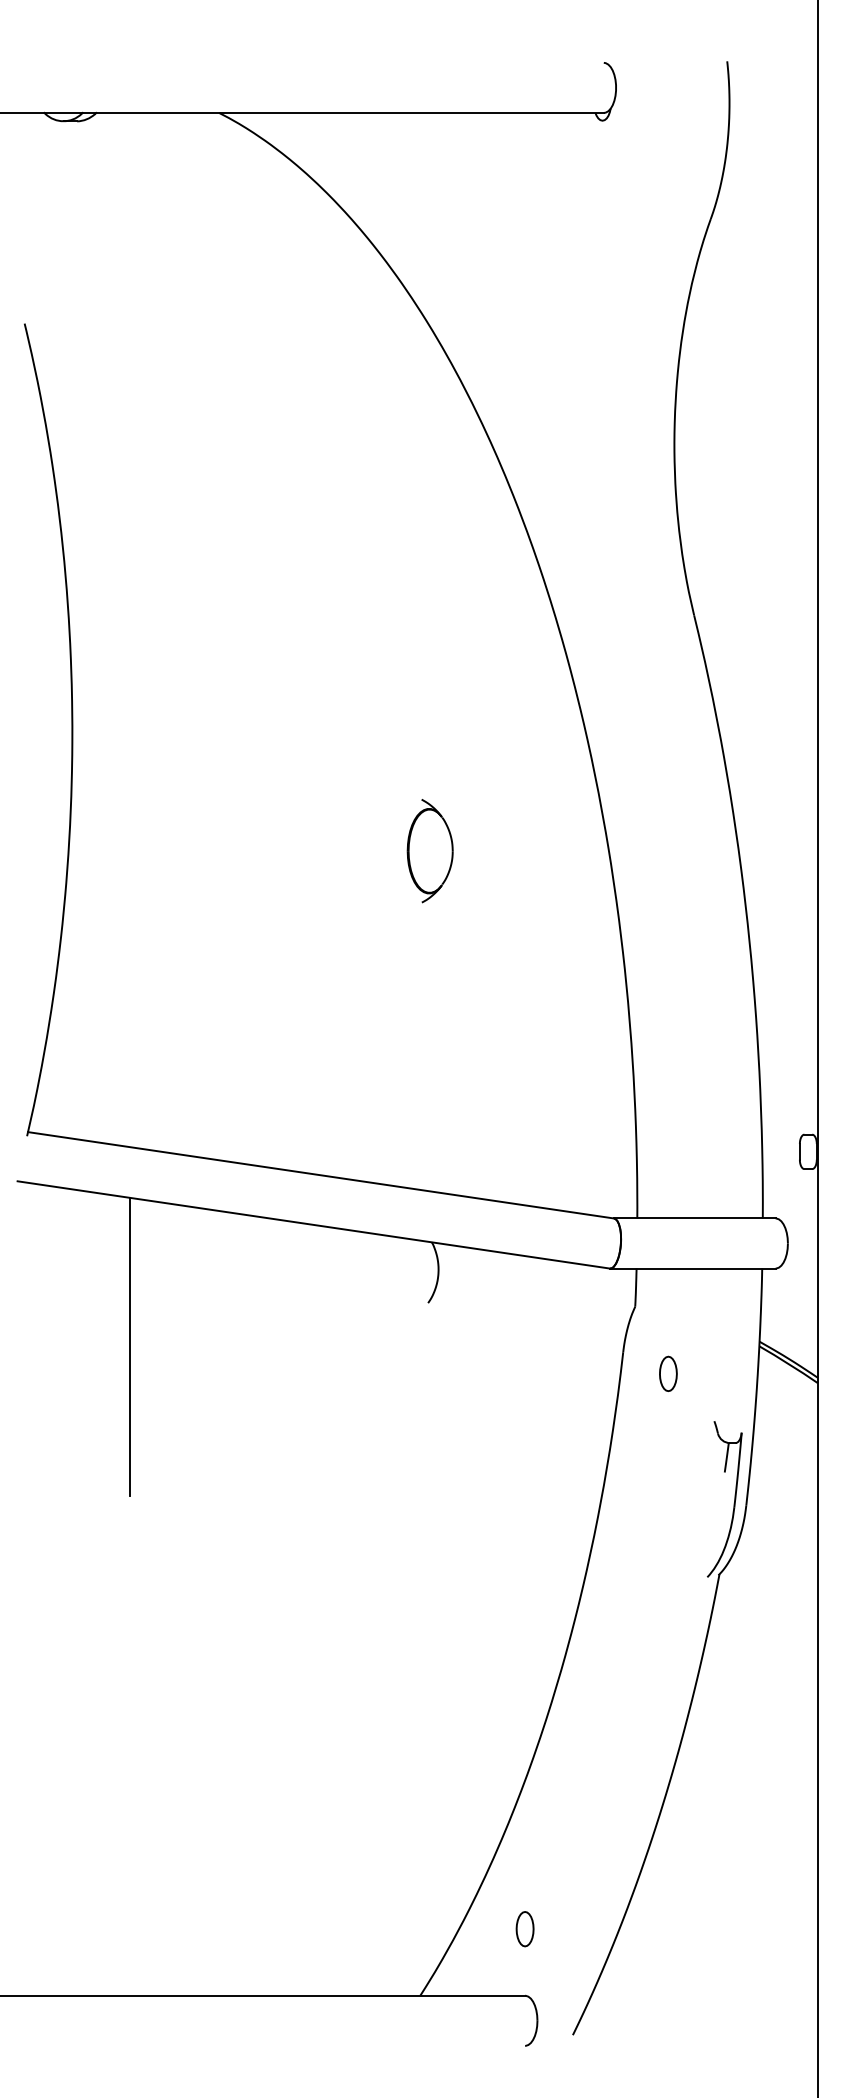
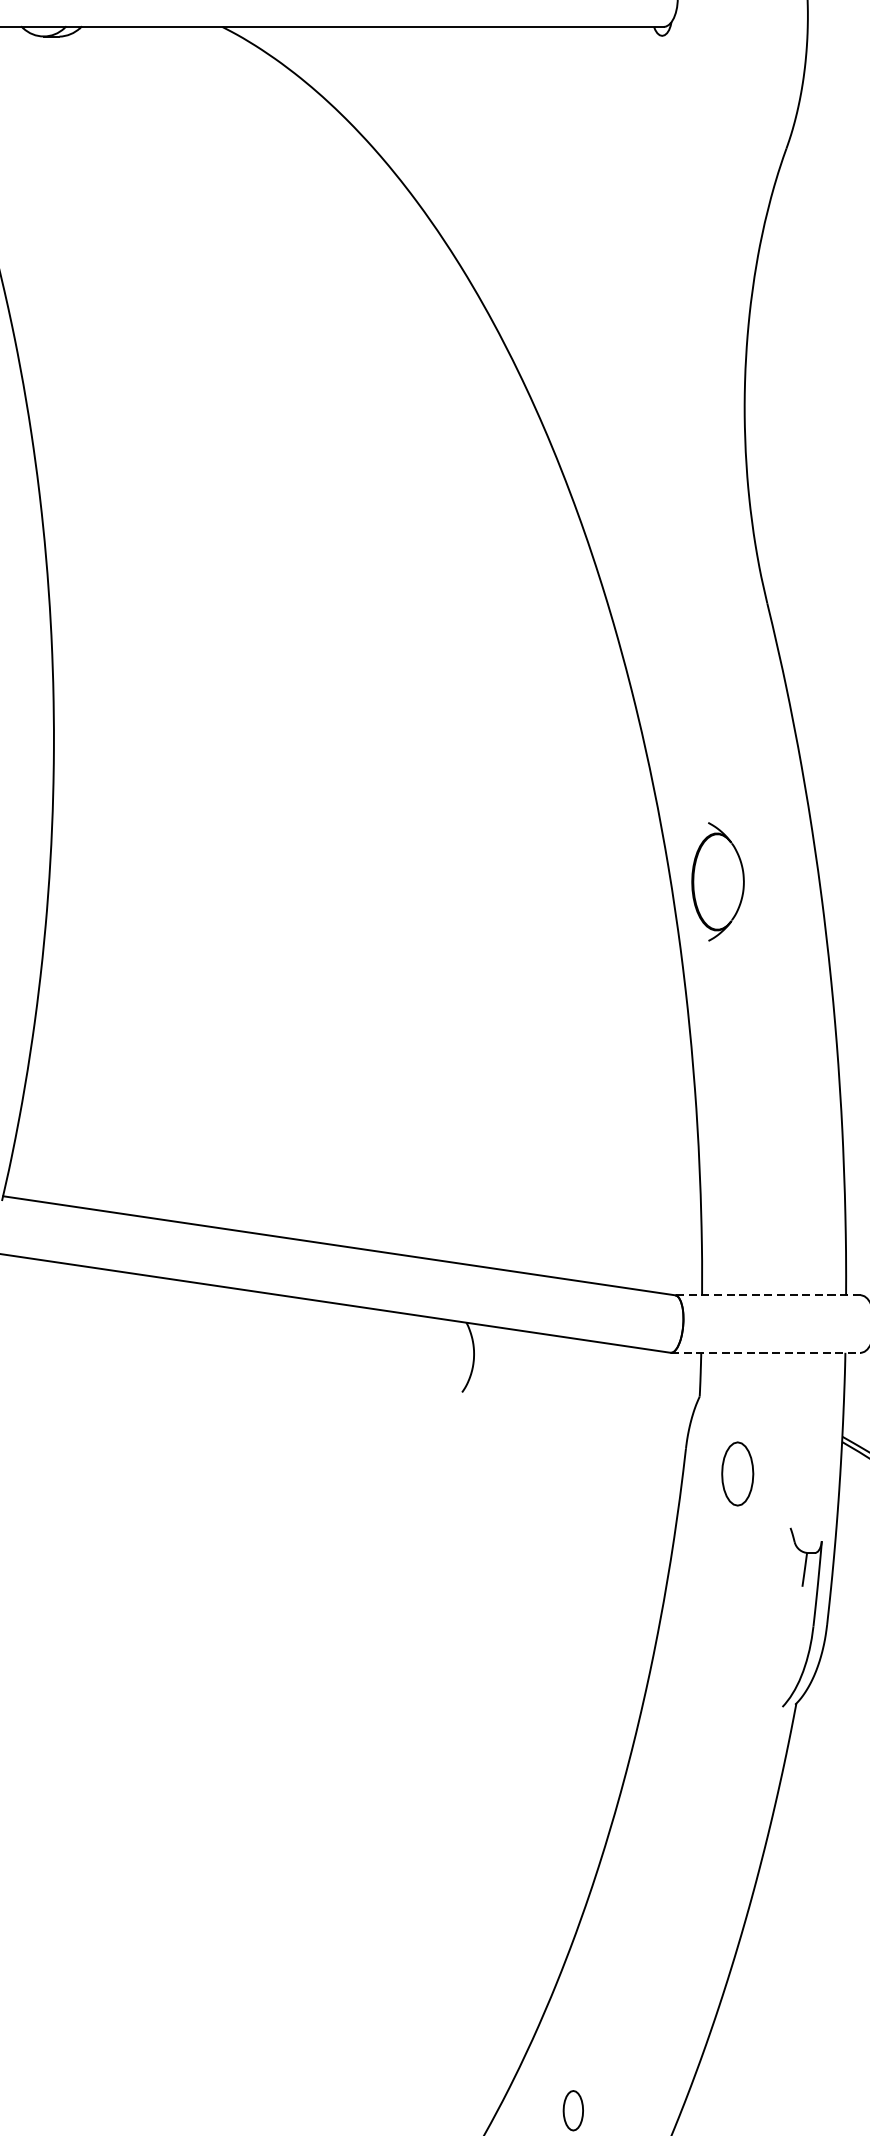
part: (429, 851) -> (717, 882), moved
line: (694, 1218) -> (767, 1295), solid -> dashed
line: (692, 1268) -> (765, 1352), solid -> dashed
line: (130, 1346) -> (120, 1442), removed
part: (668, 1373) -> (737, 1473), size x1.6

